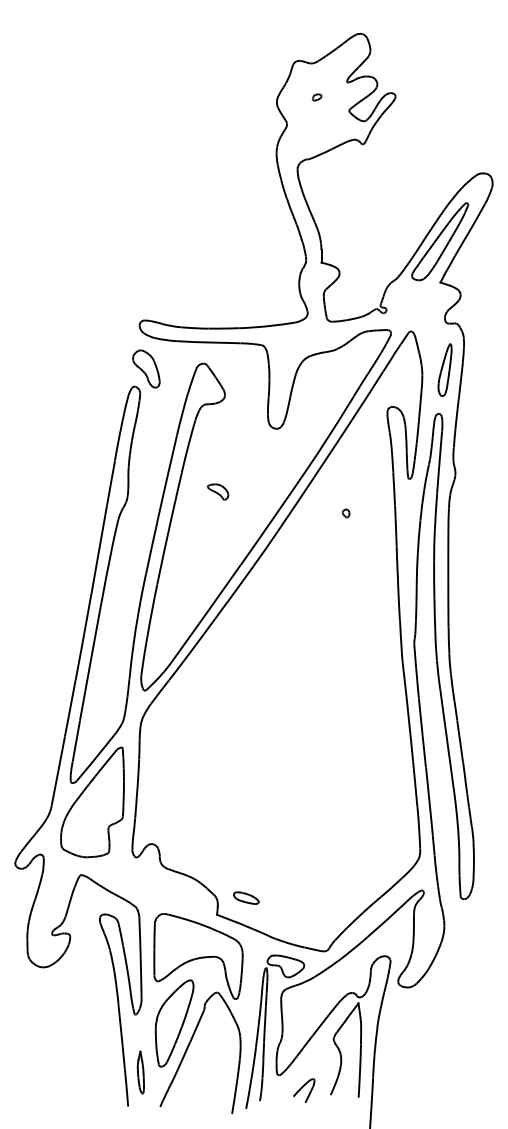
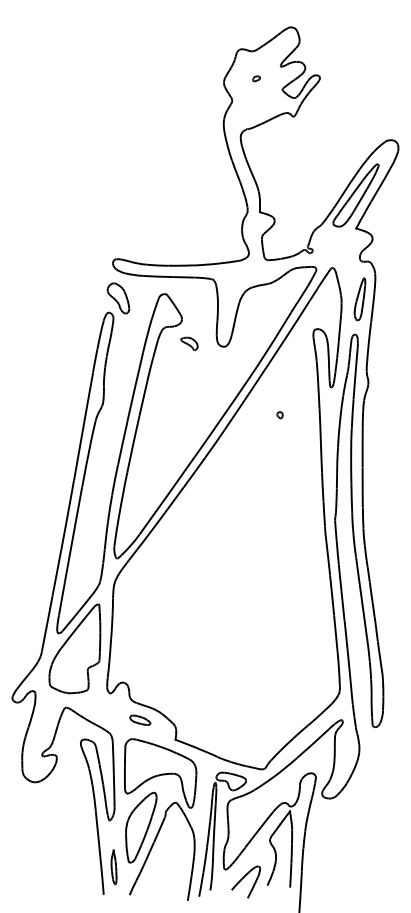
part: (218, 491) -> (189, 343), moved
part: (246, 897) -> (140, 719), moved
part: (303, 1090) -> (245, 881), size x1.67

